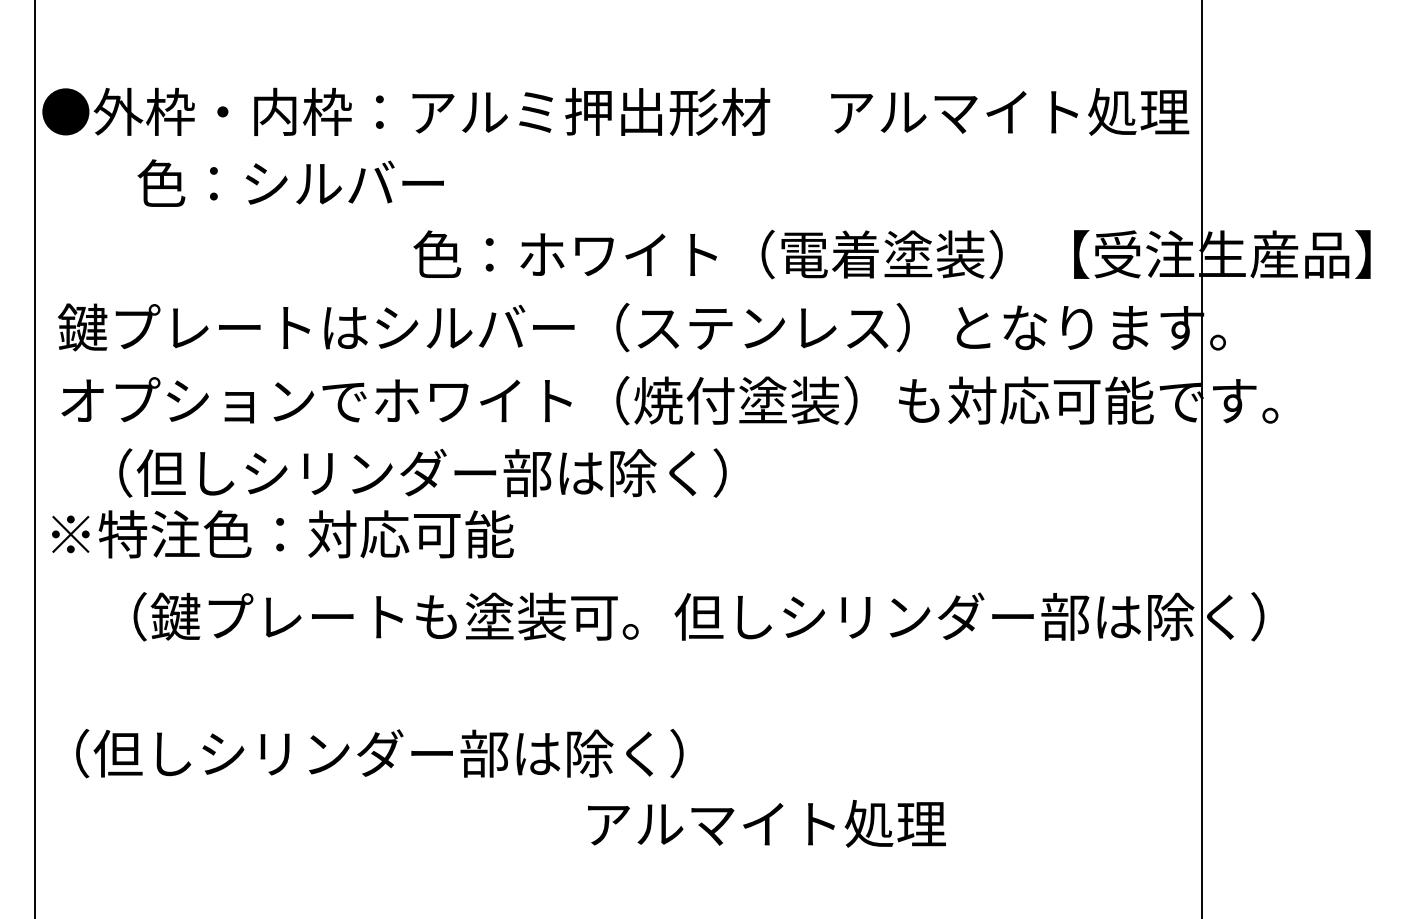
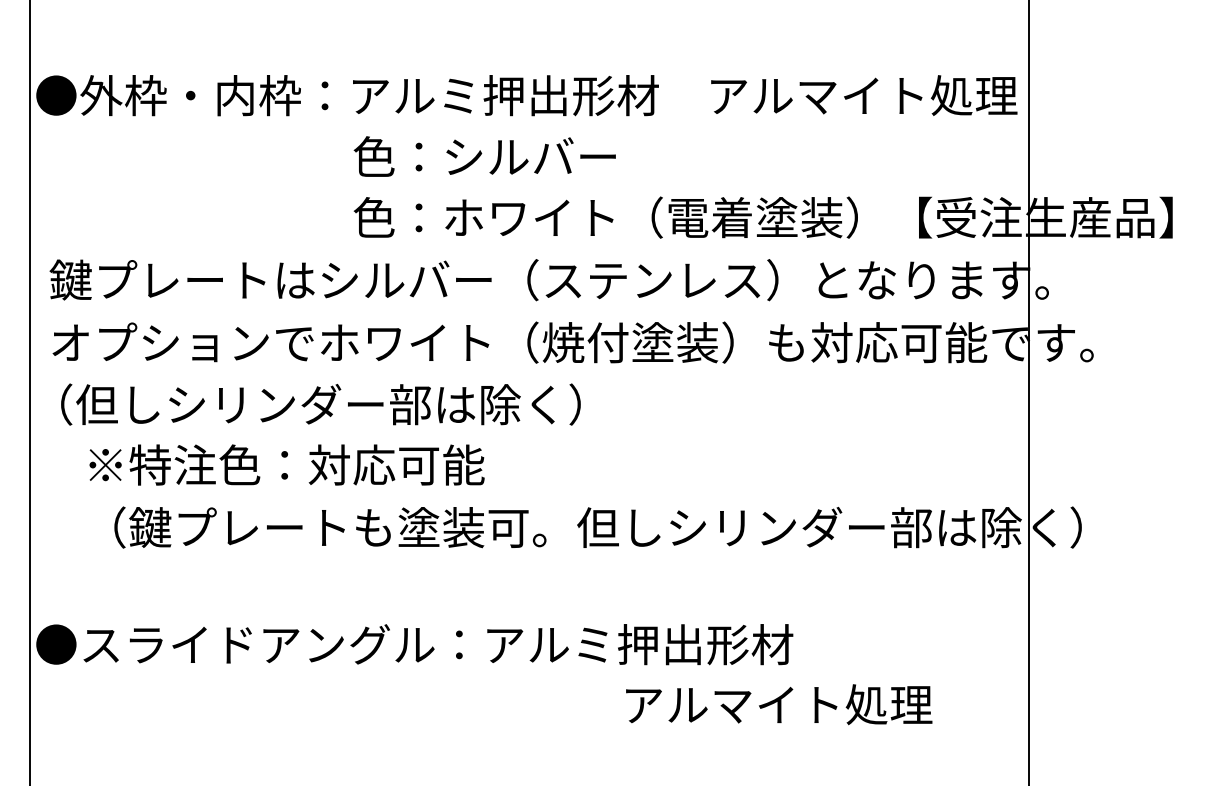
text: (290, 183) -> (484, 156), moved
text: (422, 472) -> (320, 404), moved
text: (282, 533) -> (286, 464), moved
text: (484, 753) -> (414, 644), （但しシリンダー部は除く） -> ●スライドアングル：アルミ押出形材
text: (767, 823) -> (779, 704), moved

